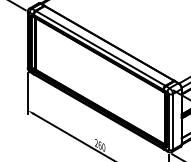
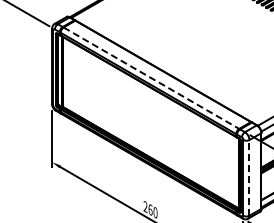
line: (100, 48) -> (151, 78), solid -> dashed
line: (172, 121) -> (249, 177), solid -> dashed

